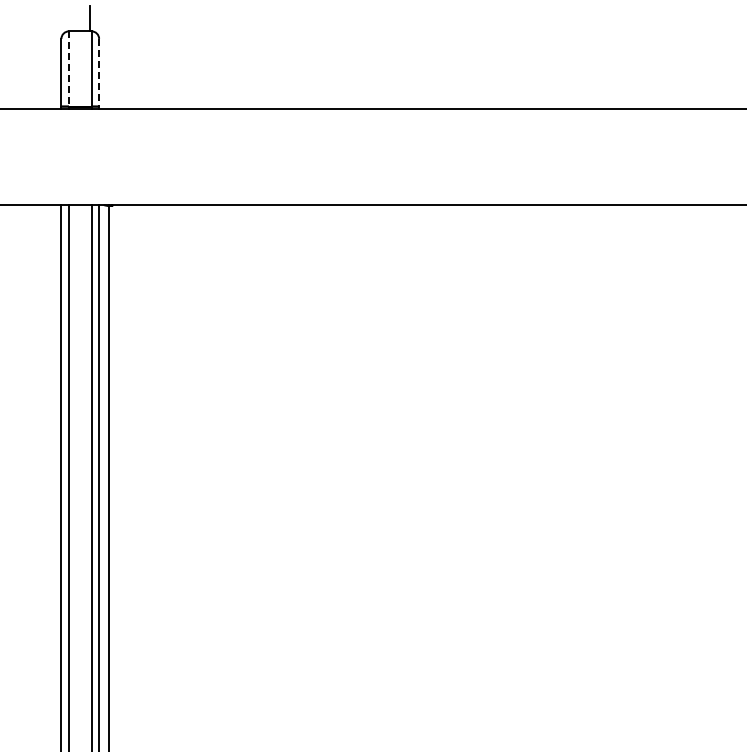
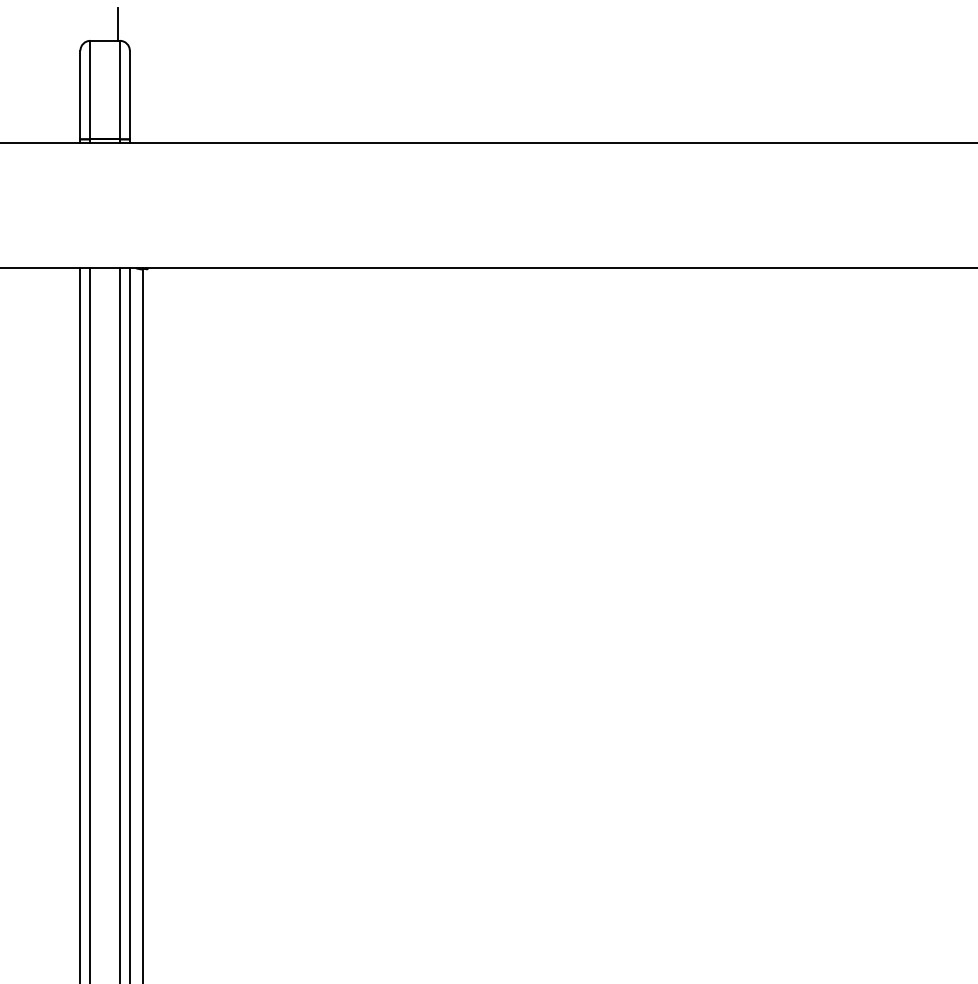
line: (68, 68) -> (89, 89), dashed -> solid
line: (99, 72) -> (130, 94), dashed -> solid

